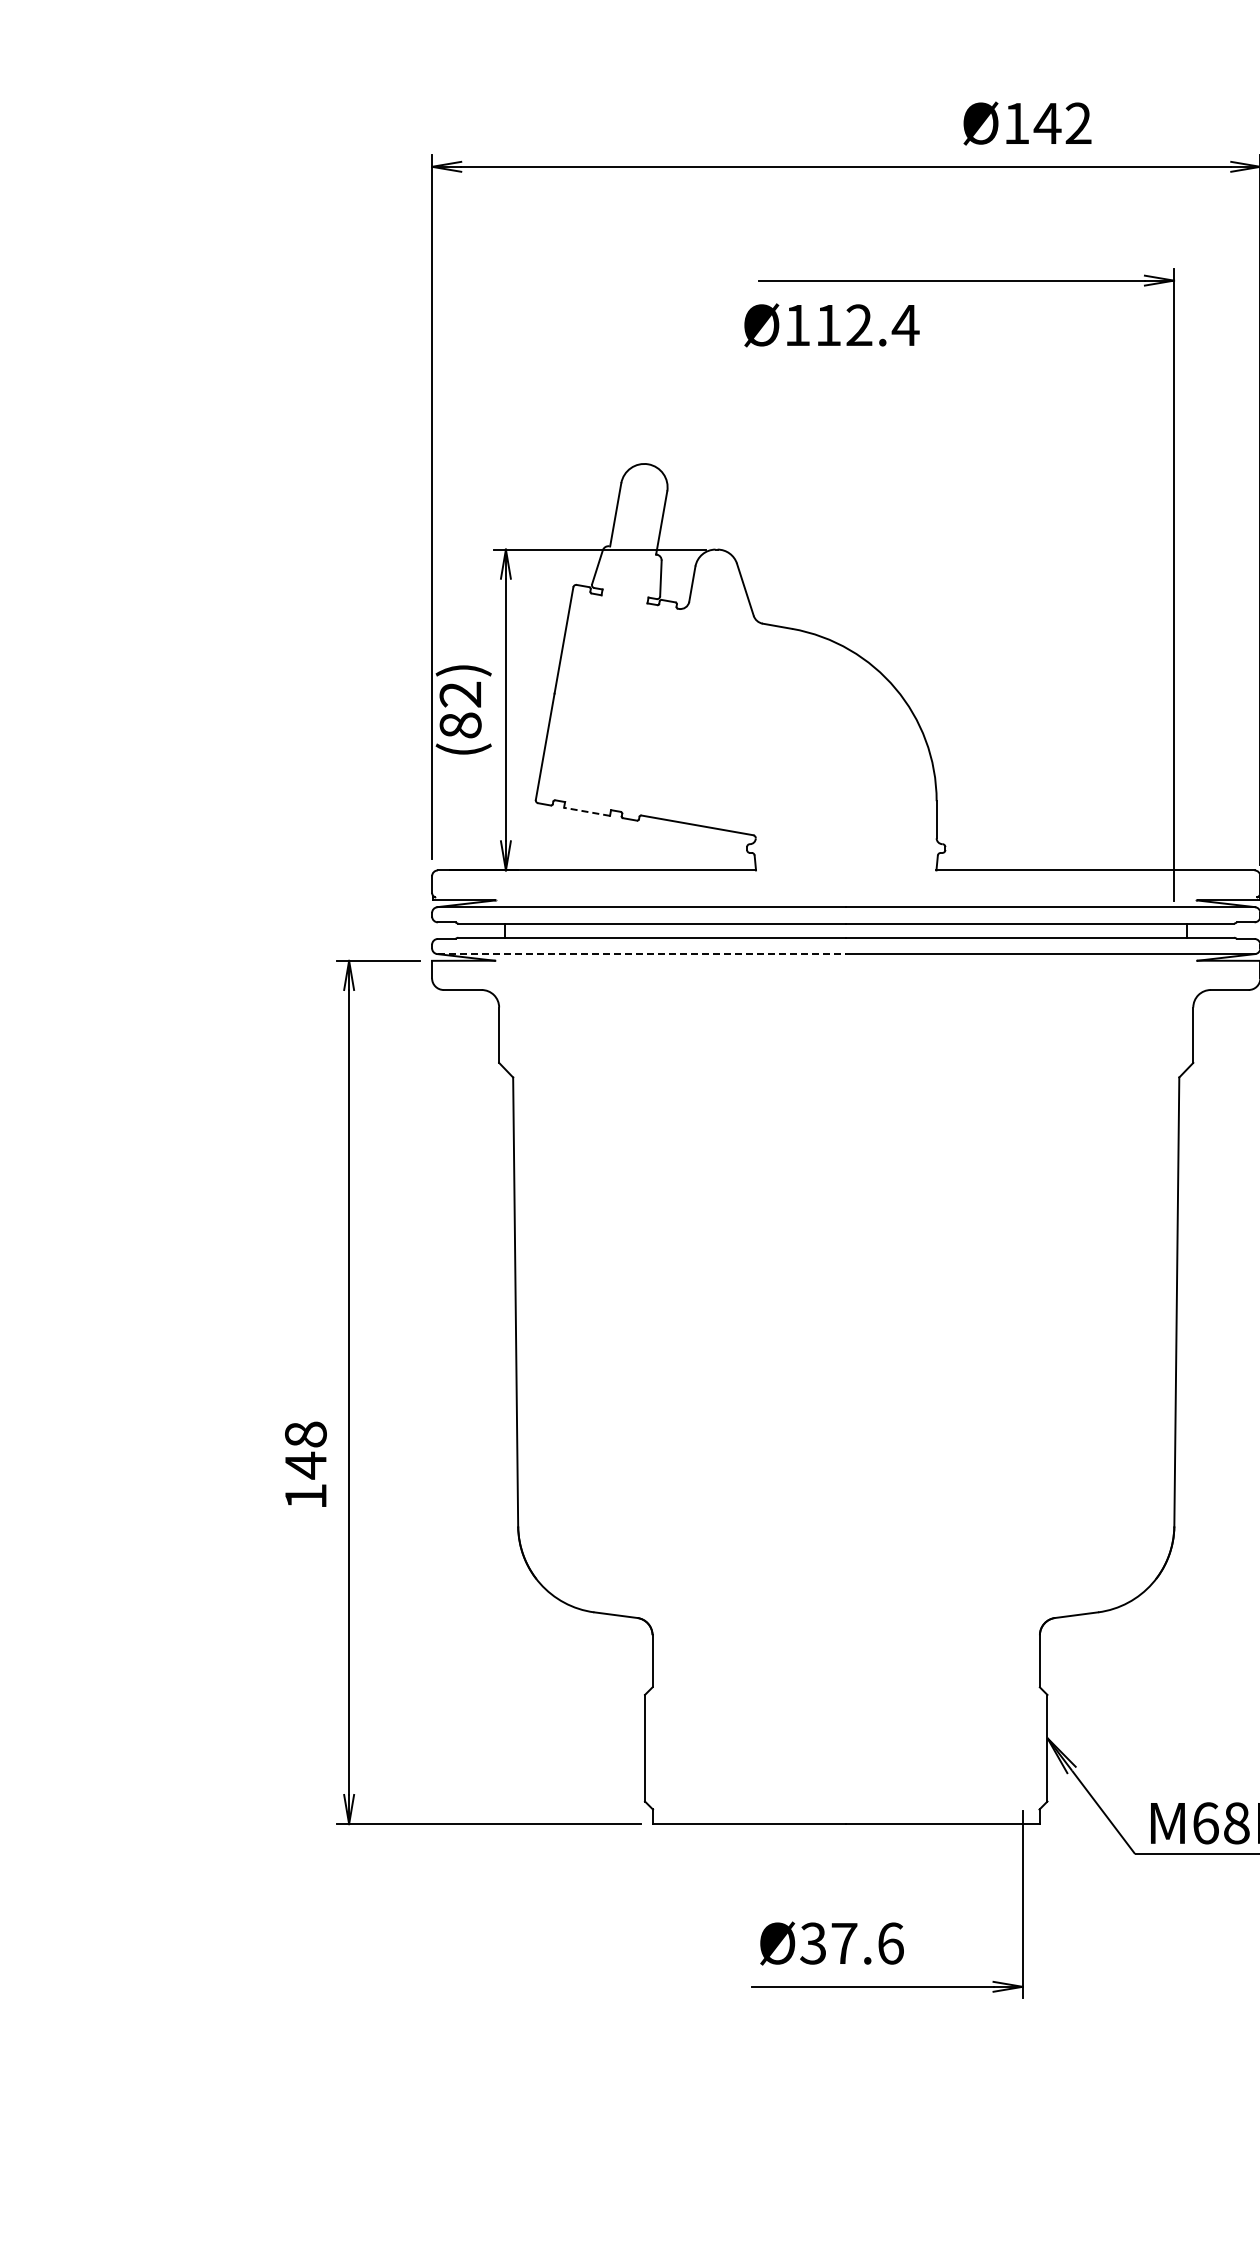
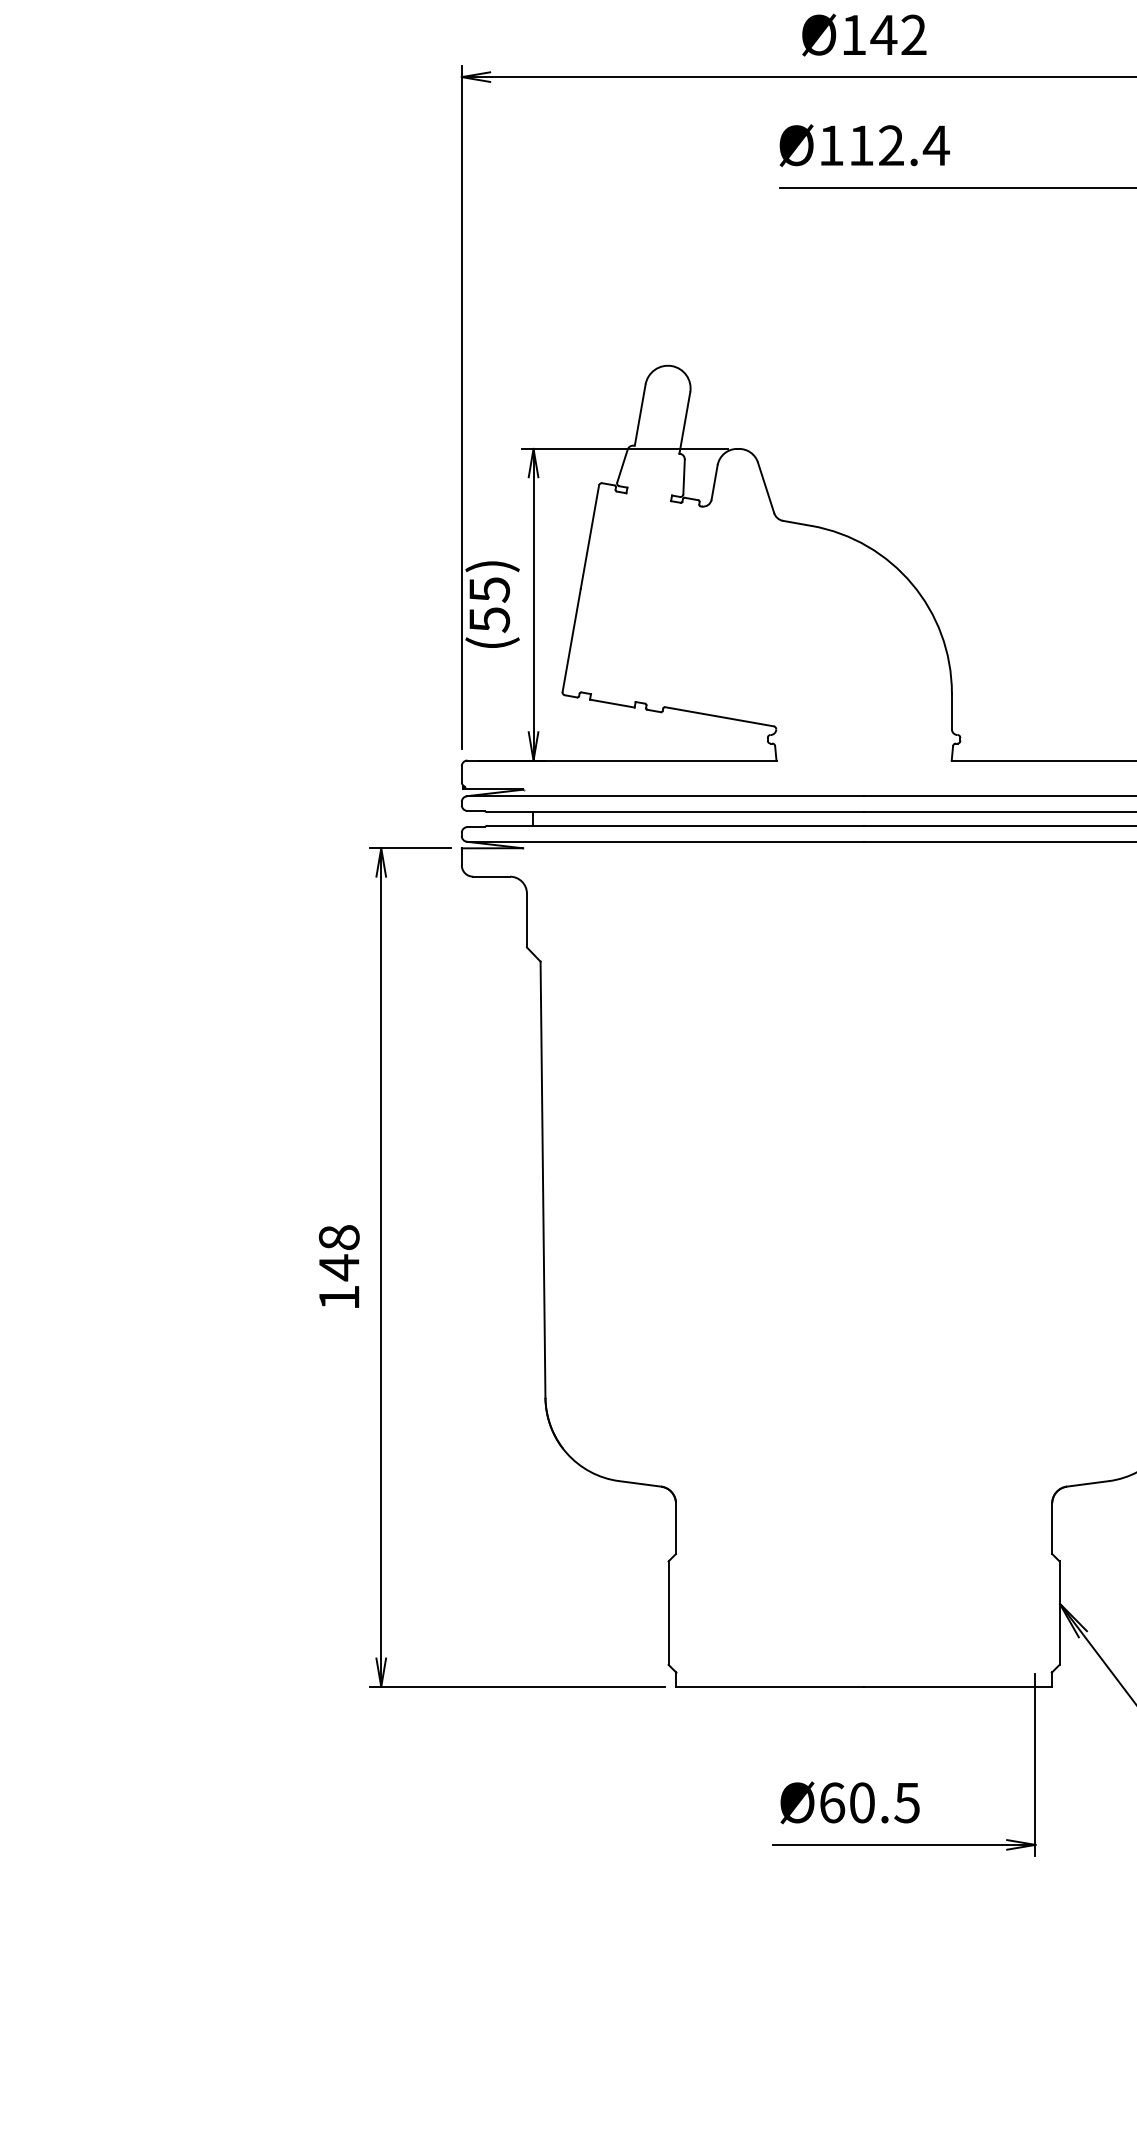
text: (1027, 123) -> (864, 35), moved
text: (831, 325) -> (864, 145), moved
text: (460, 710) -> (489, 605), (82) -> (55)
line: (586, 811) -> (611, 703), dashed -> solid
line: (642, 954) -> (666, 842), dashed -> solid
text: (305, 1463) -> (338, 1265), moved
text: (851, 1943) -> (869, 1802), Ø37.6 -> Ø60.5

